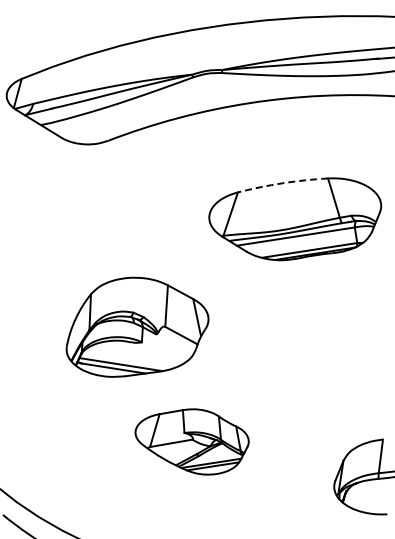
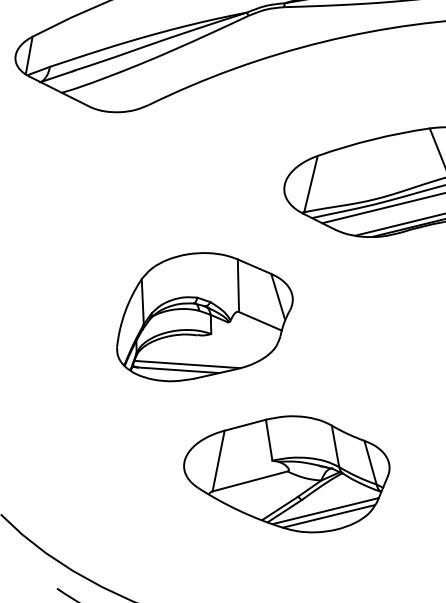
arc: (282, 183) -> (372, 139), dashed -> solid
part: (137, 326) -> (203, 314), moved
part: (191, 441) -> (286, 475), size x1.43

